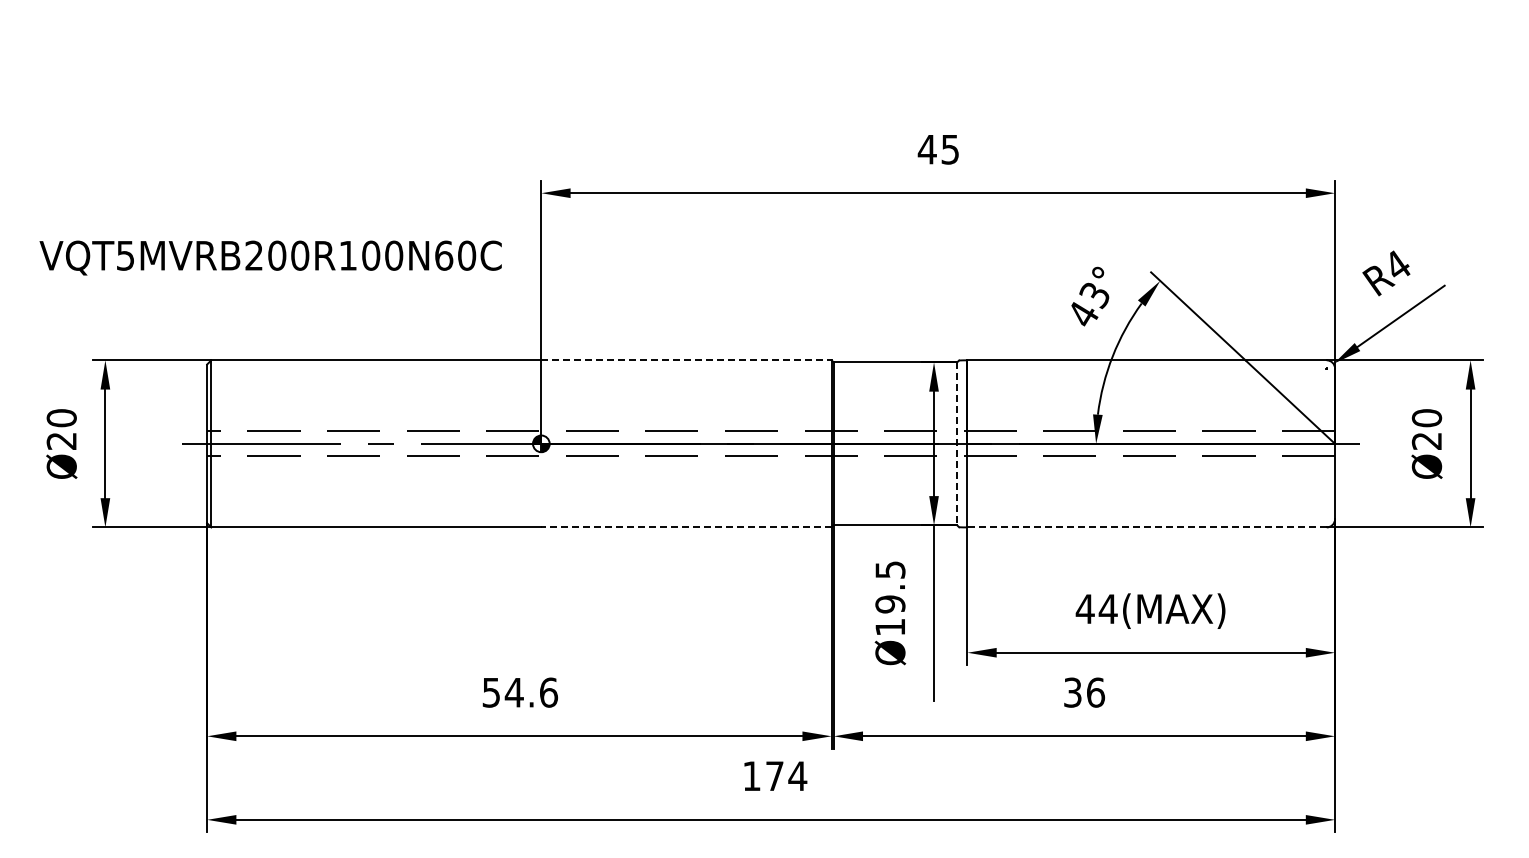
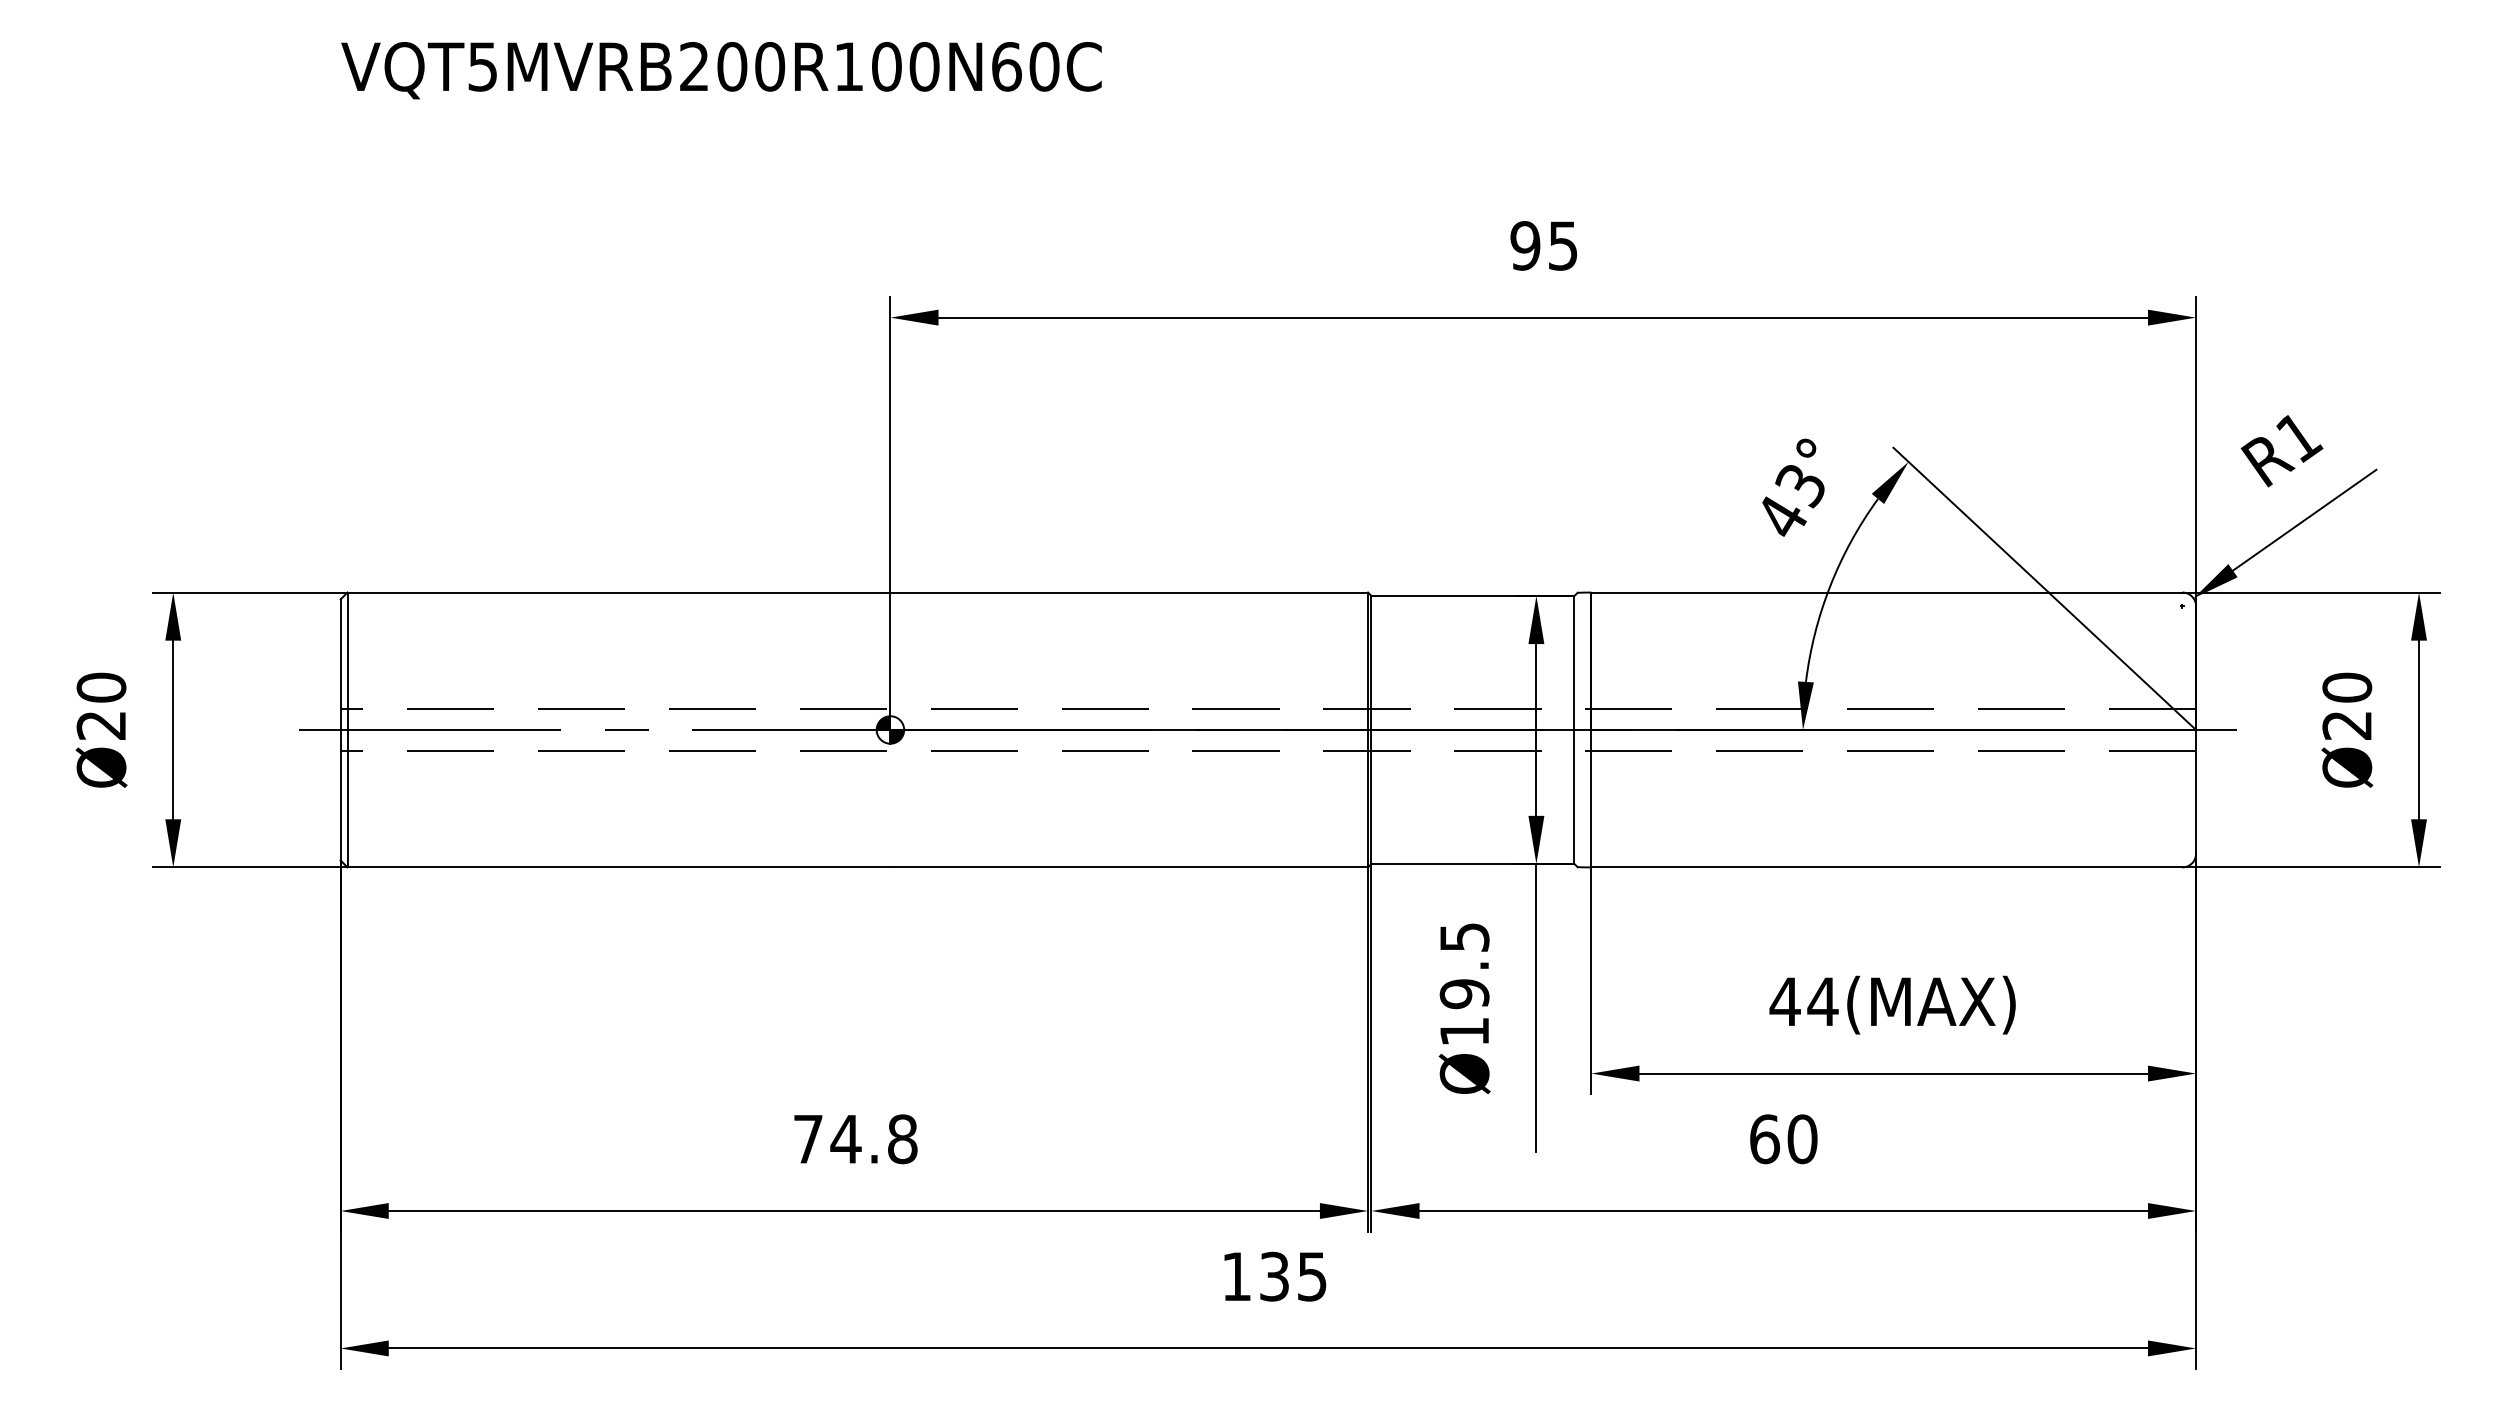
text: (926, 149) -> (1523, 245), 45 -> 95
text: (270, 257) -> (721, 69), moved
text: (1398, 265) -> (2300, 436), R4 -> R1
line: (687, 360) -> (1130, 592), dashed -> solid
line: (957, 444) -> (1574, 730), dashed -> solid
line: (686, 527) -> (1129, 867), dashed -> solid
line: (1147, 527) -> (1887, 867), dashed -> solid
text: (520, 692) -> (856, 1138), 54.6 -> 74.8
text: (1084, 692) -> (1783, 1138), 36 -> 60
text: (786, 776) -> (1293, 1277), 174 -> 135

